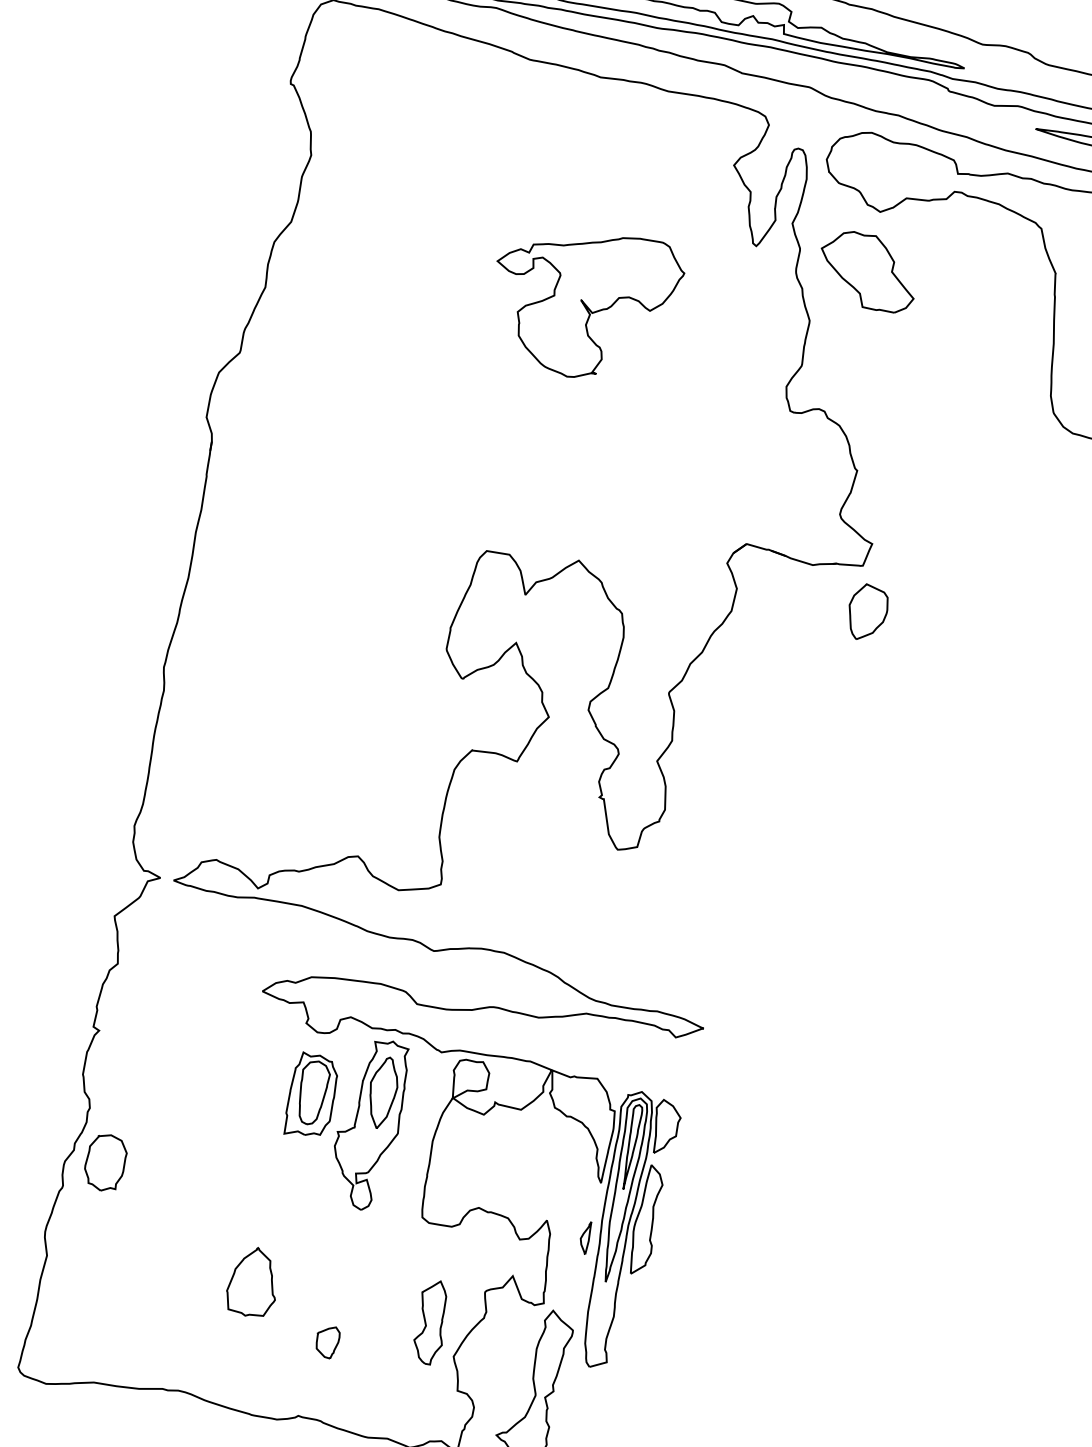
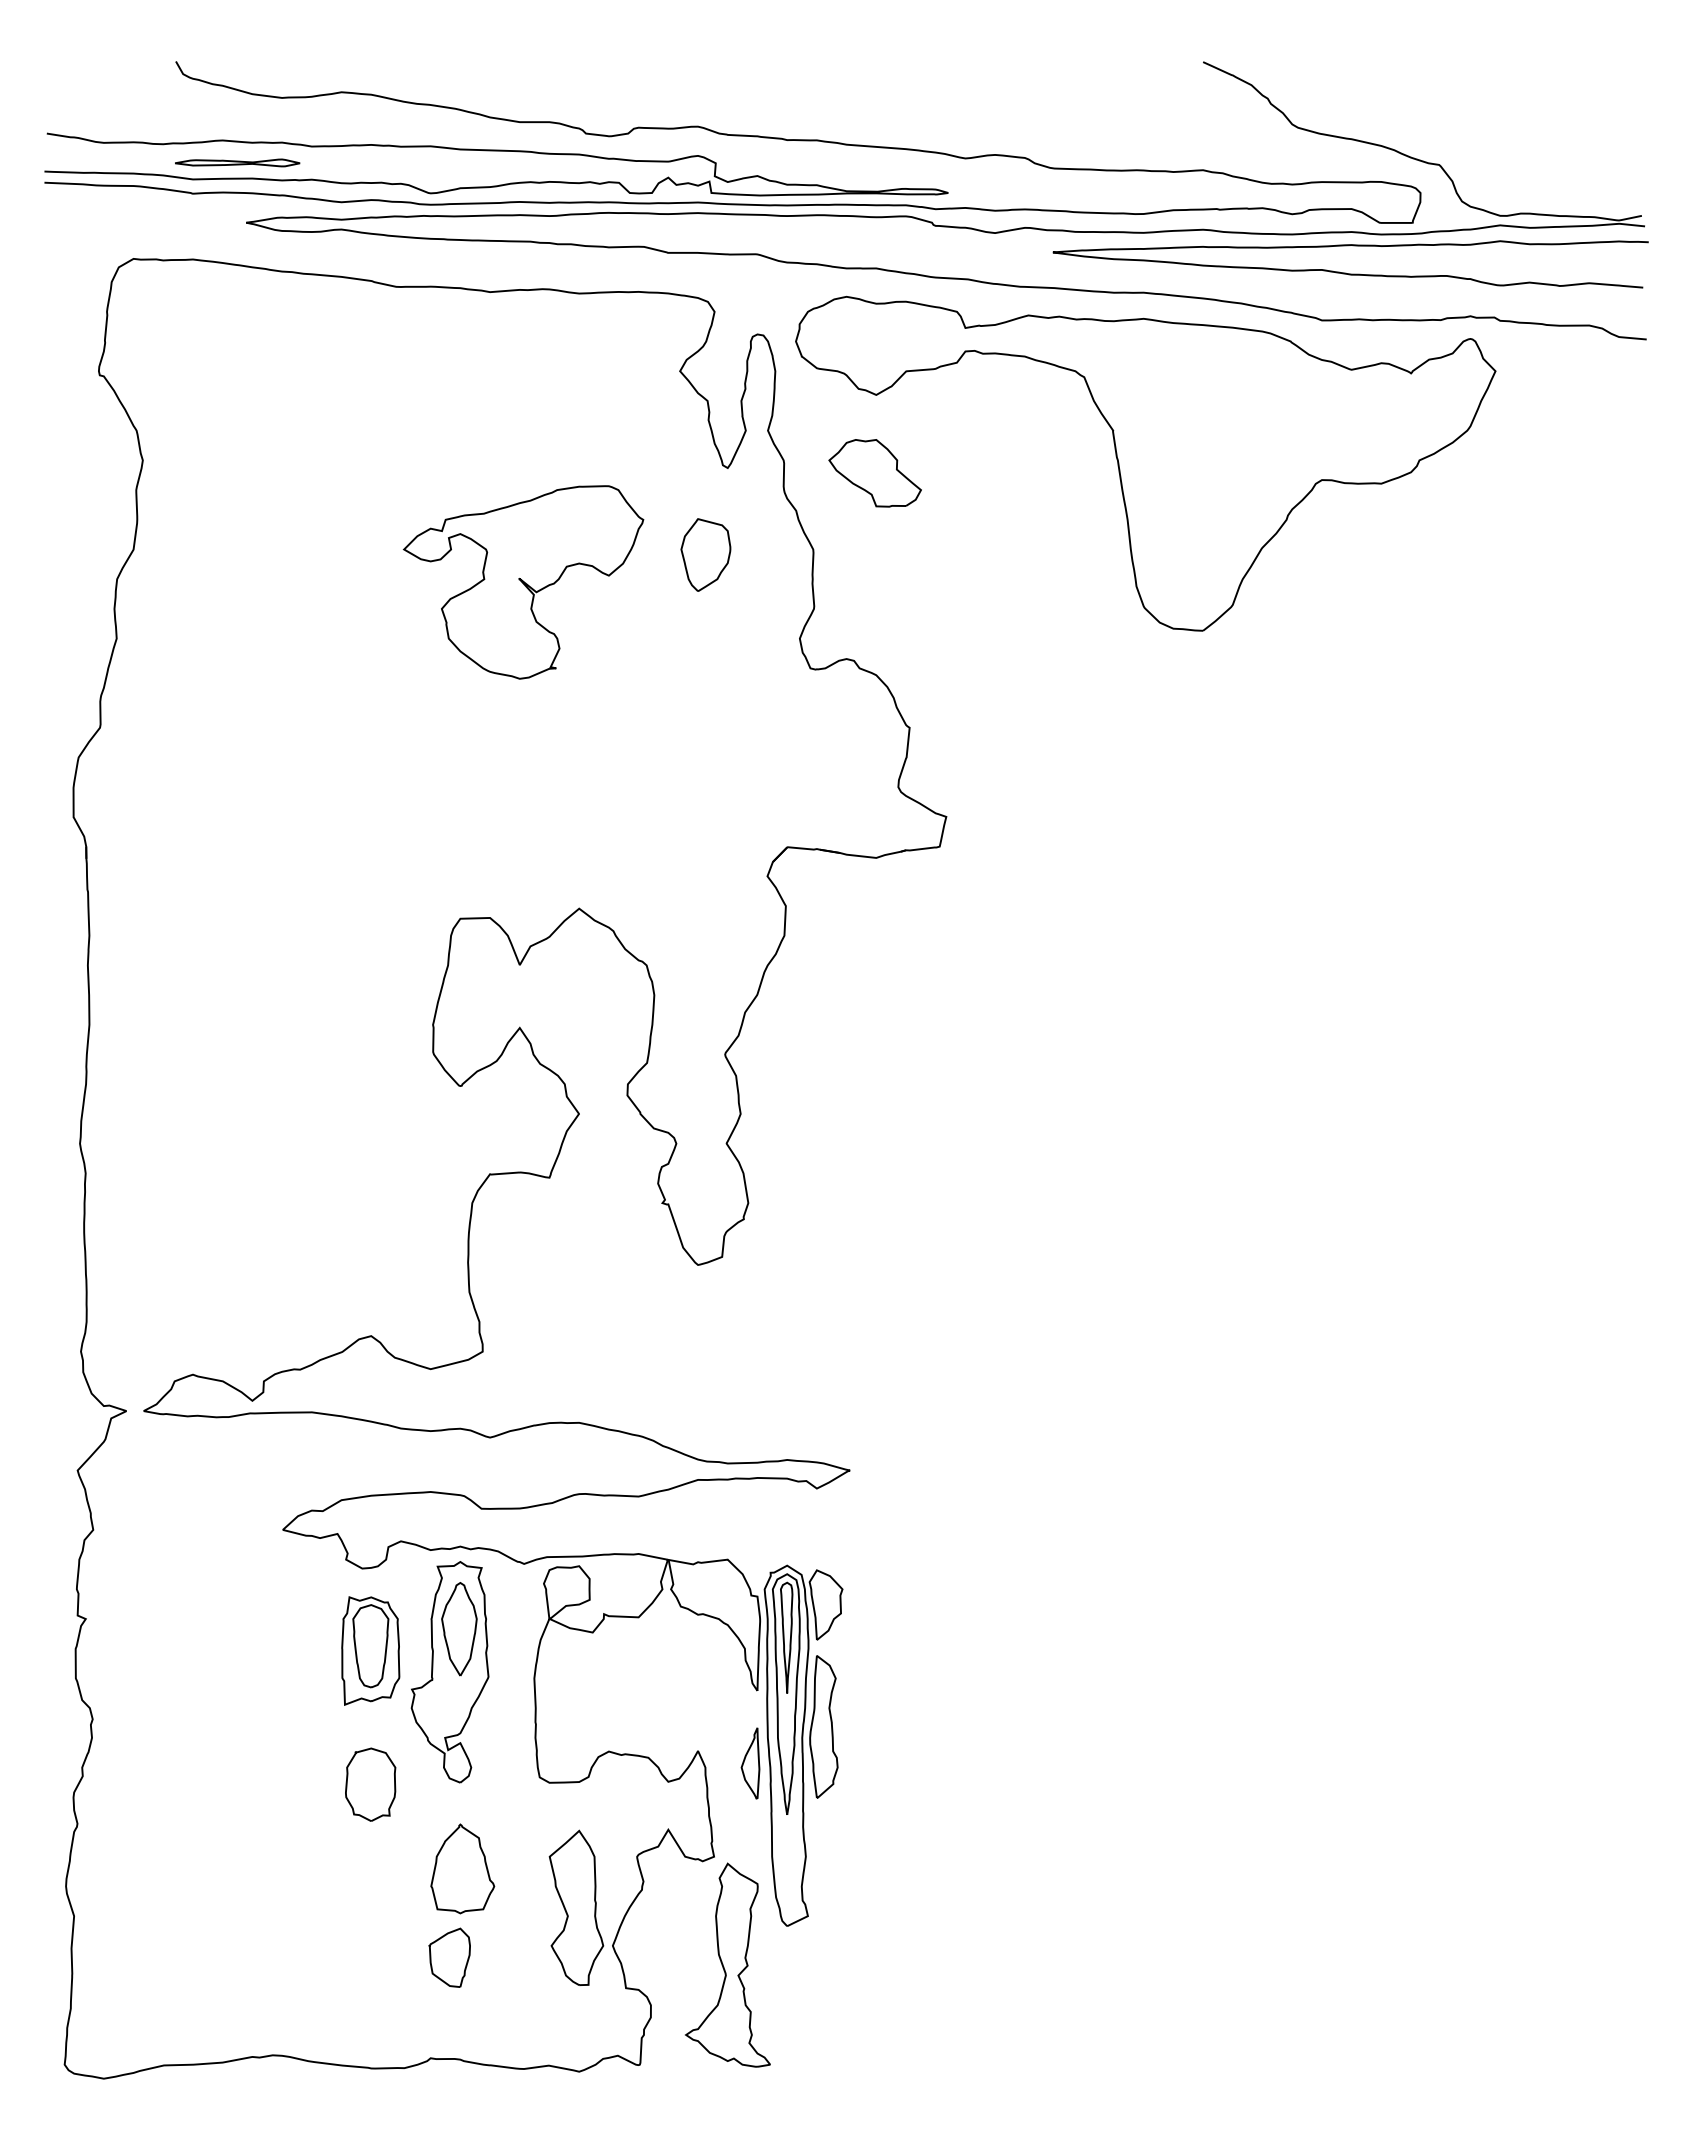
part: (867, 271) -> (874, 473), size x0.71
part: (867, 612) -> (705, 554), moved
part: (105, 1162) -> (370, 1784), moved
part: (585, 1237) -> (750, 1763), size x1.67
part: (253, 1281) -> (462, 1868), moved
part: (431, 1322) -> (576, 1907), size x1.43
part: (327, 1341) -> (449, 1957), size x1.43

